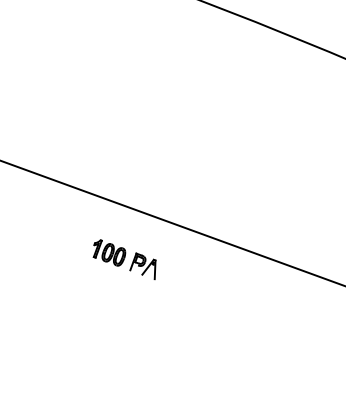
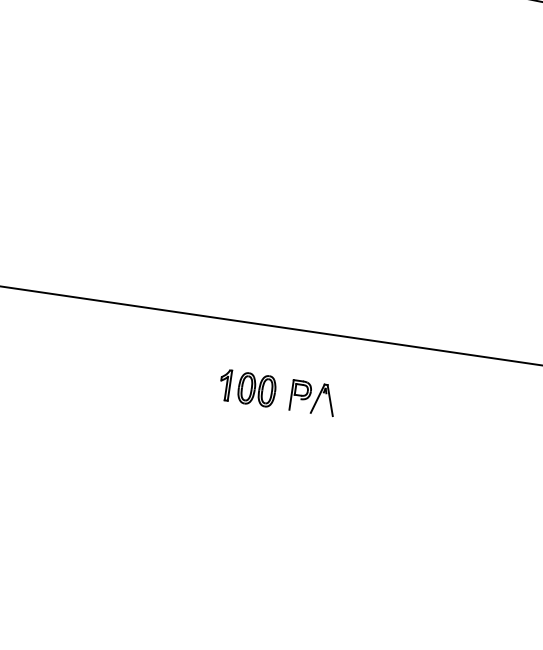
part: (124, 259) -> (276, 393), moved

